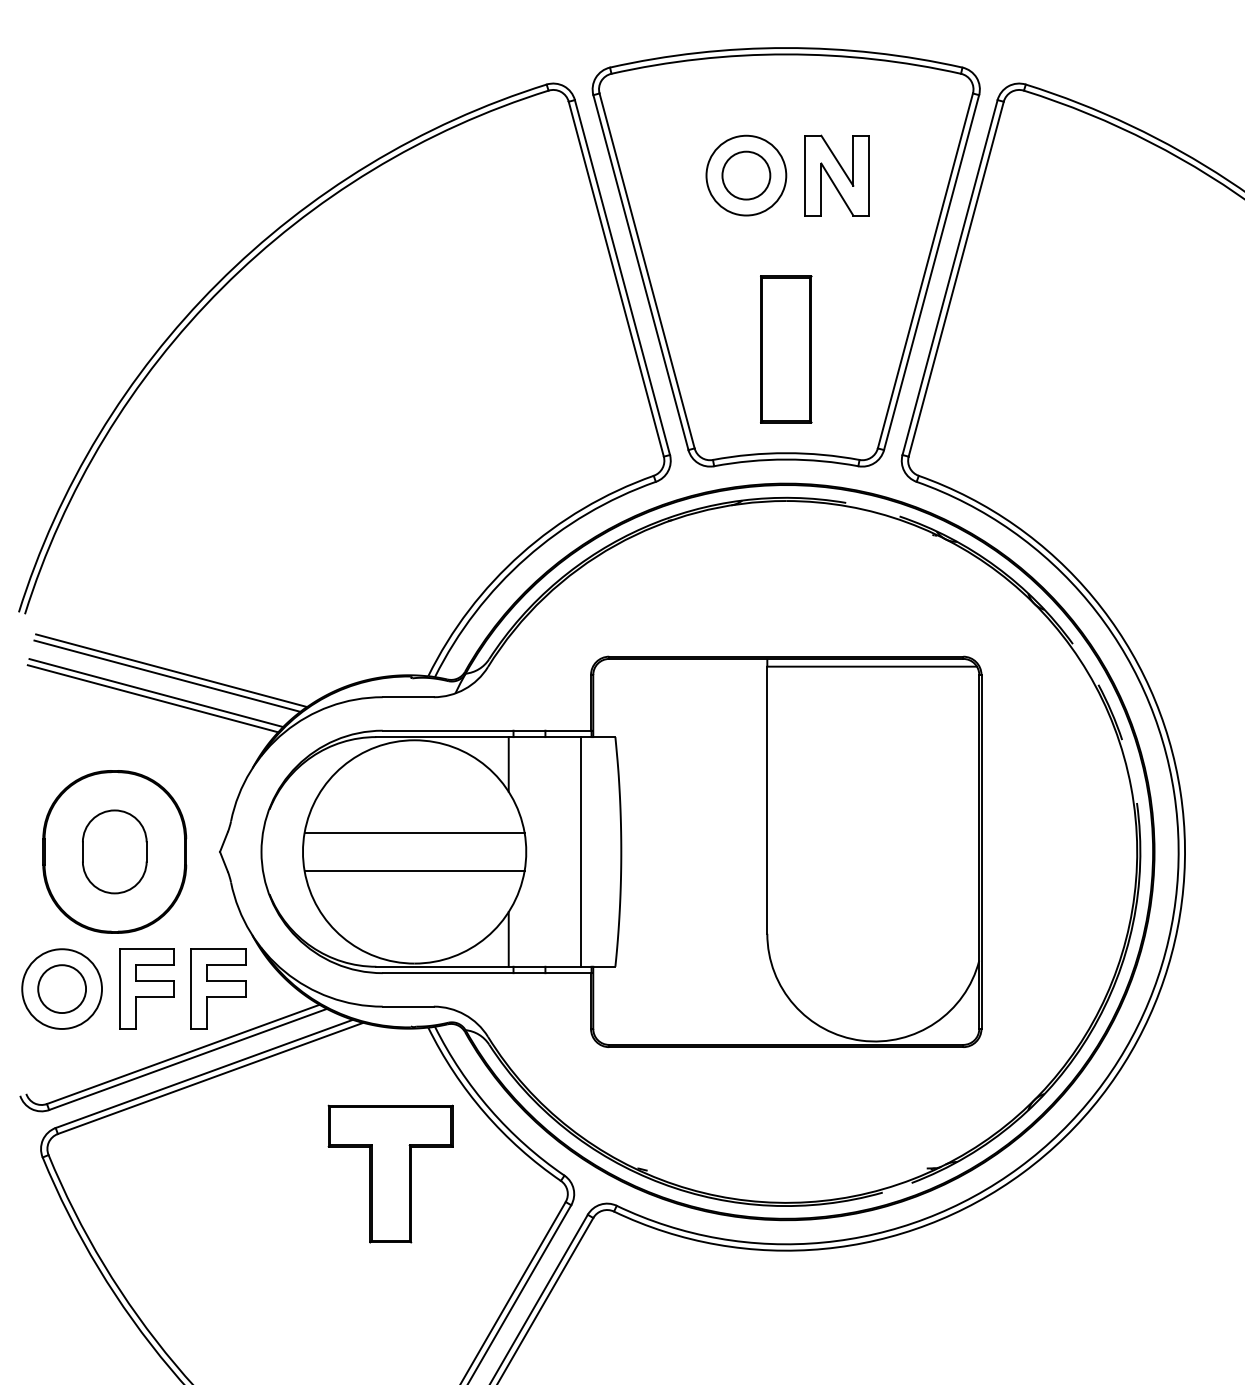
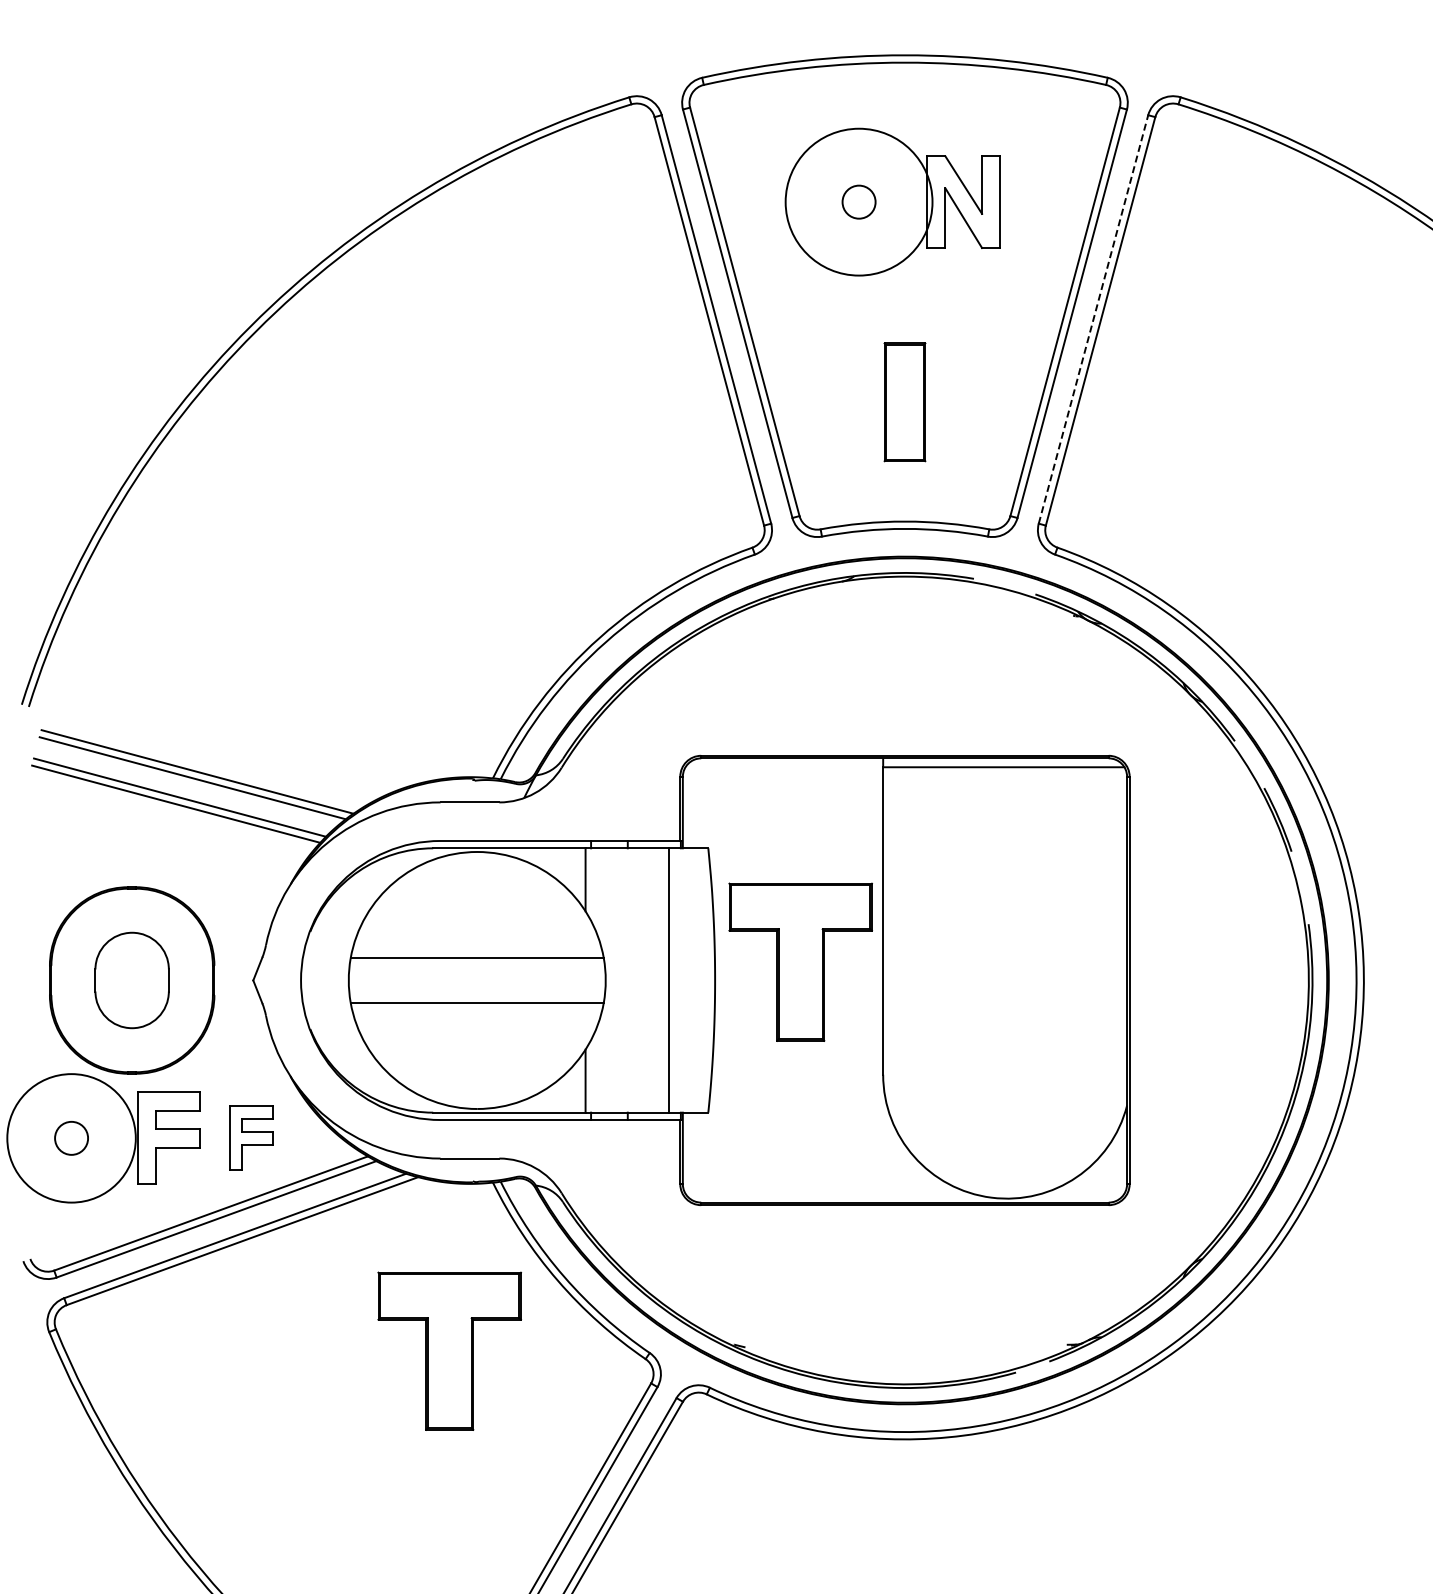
circle: (745, 175) -> (858, 201), size x0.6
circle: (745, 175) -> (858, 202), size x1.6
line: (950, 276) -> (1093, 318), solid -> dashed
part: (785, 349) -> (904, 402), size x0.7
part: (695, 835) -> (800, 961), added
circle: (62, 988) -> (71, 1137), size x0.6
part: (218, 988) -> (251, 1137), size x0.7
circle: (62, 989) -> (71, 1138), size x1.4

